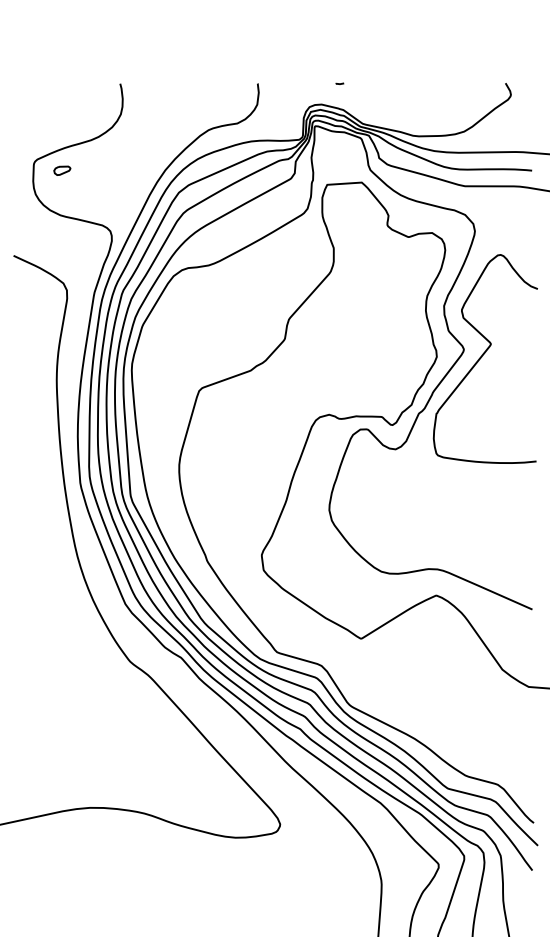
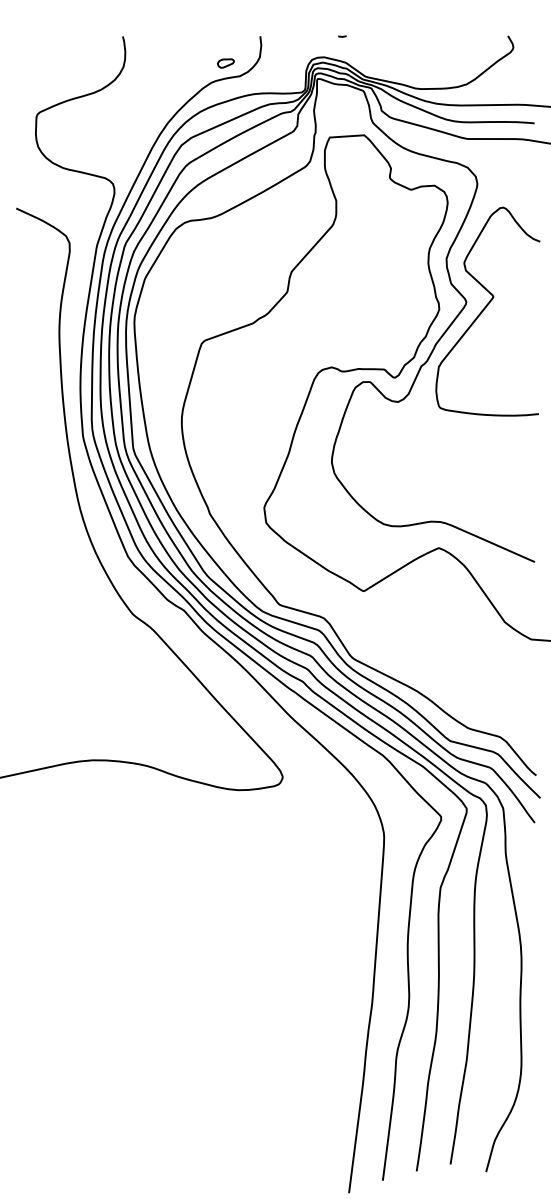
part: (61, 170) -> (225, 63), moved

